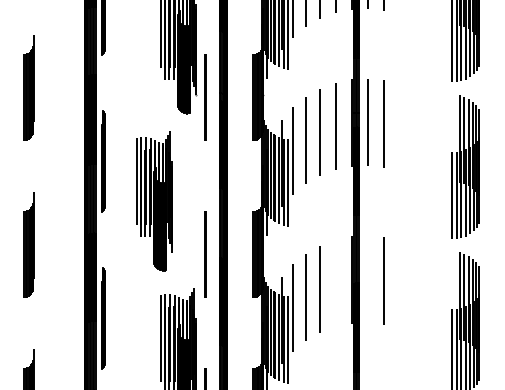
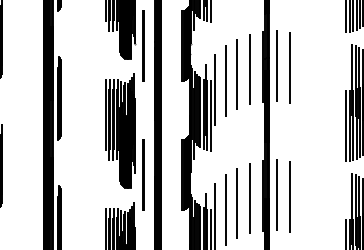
part: (154, 201) -> (120, 131), moved
line: (368, 278) -> (276, 194), added
line: (335, 282) -> (249, 197), added

